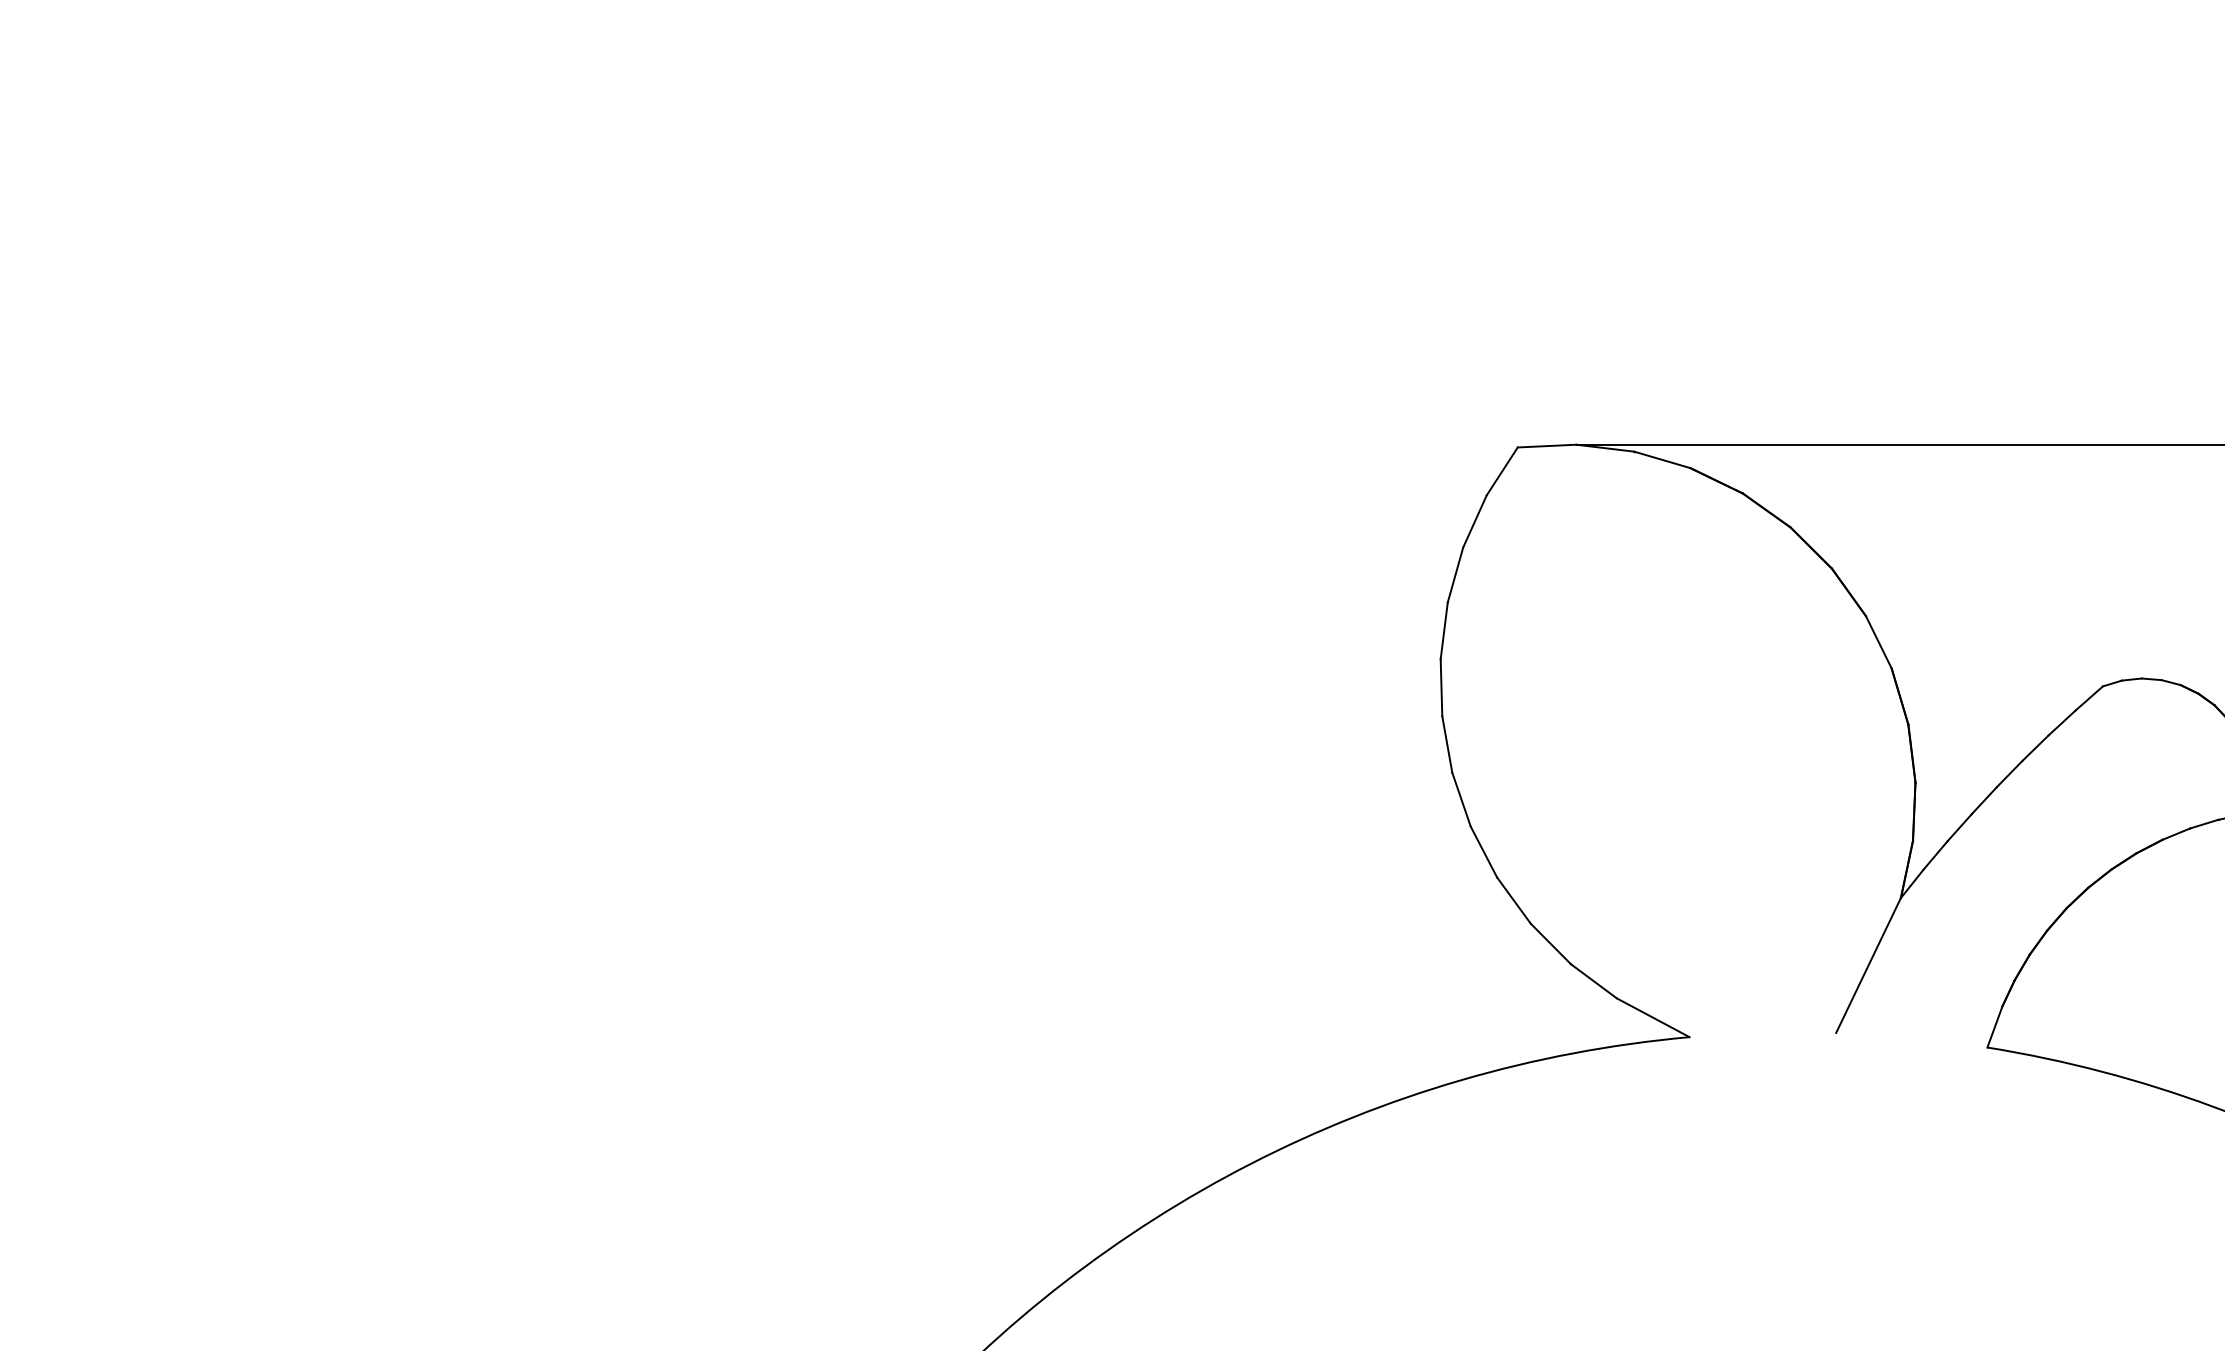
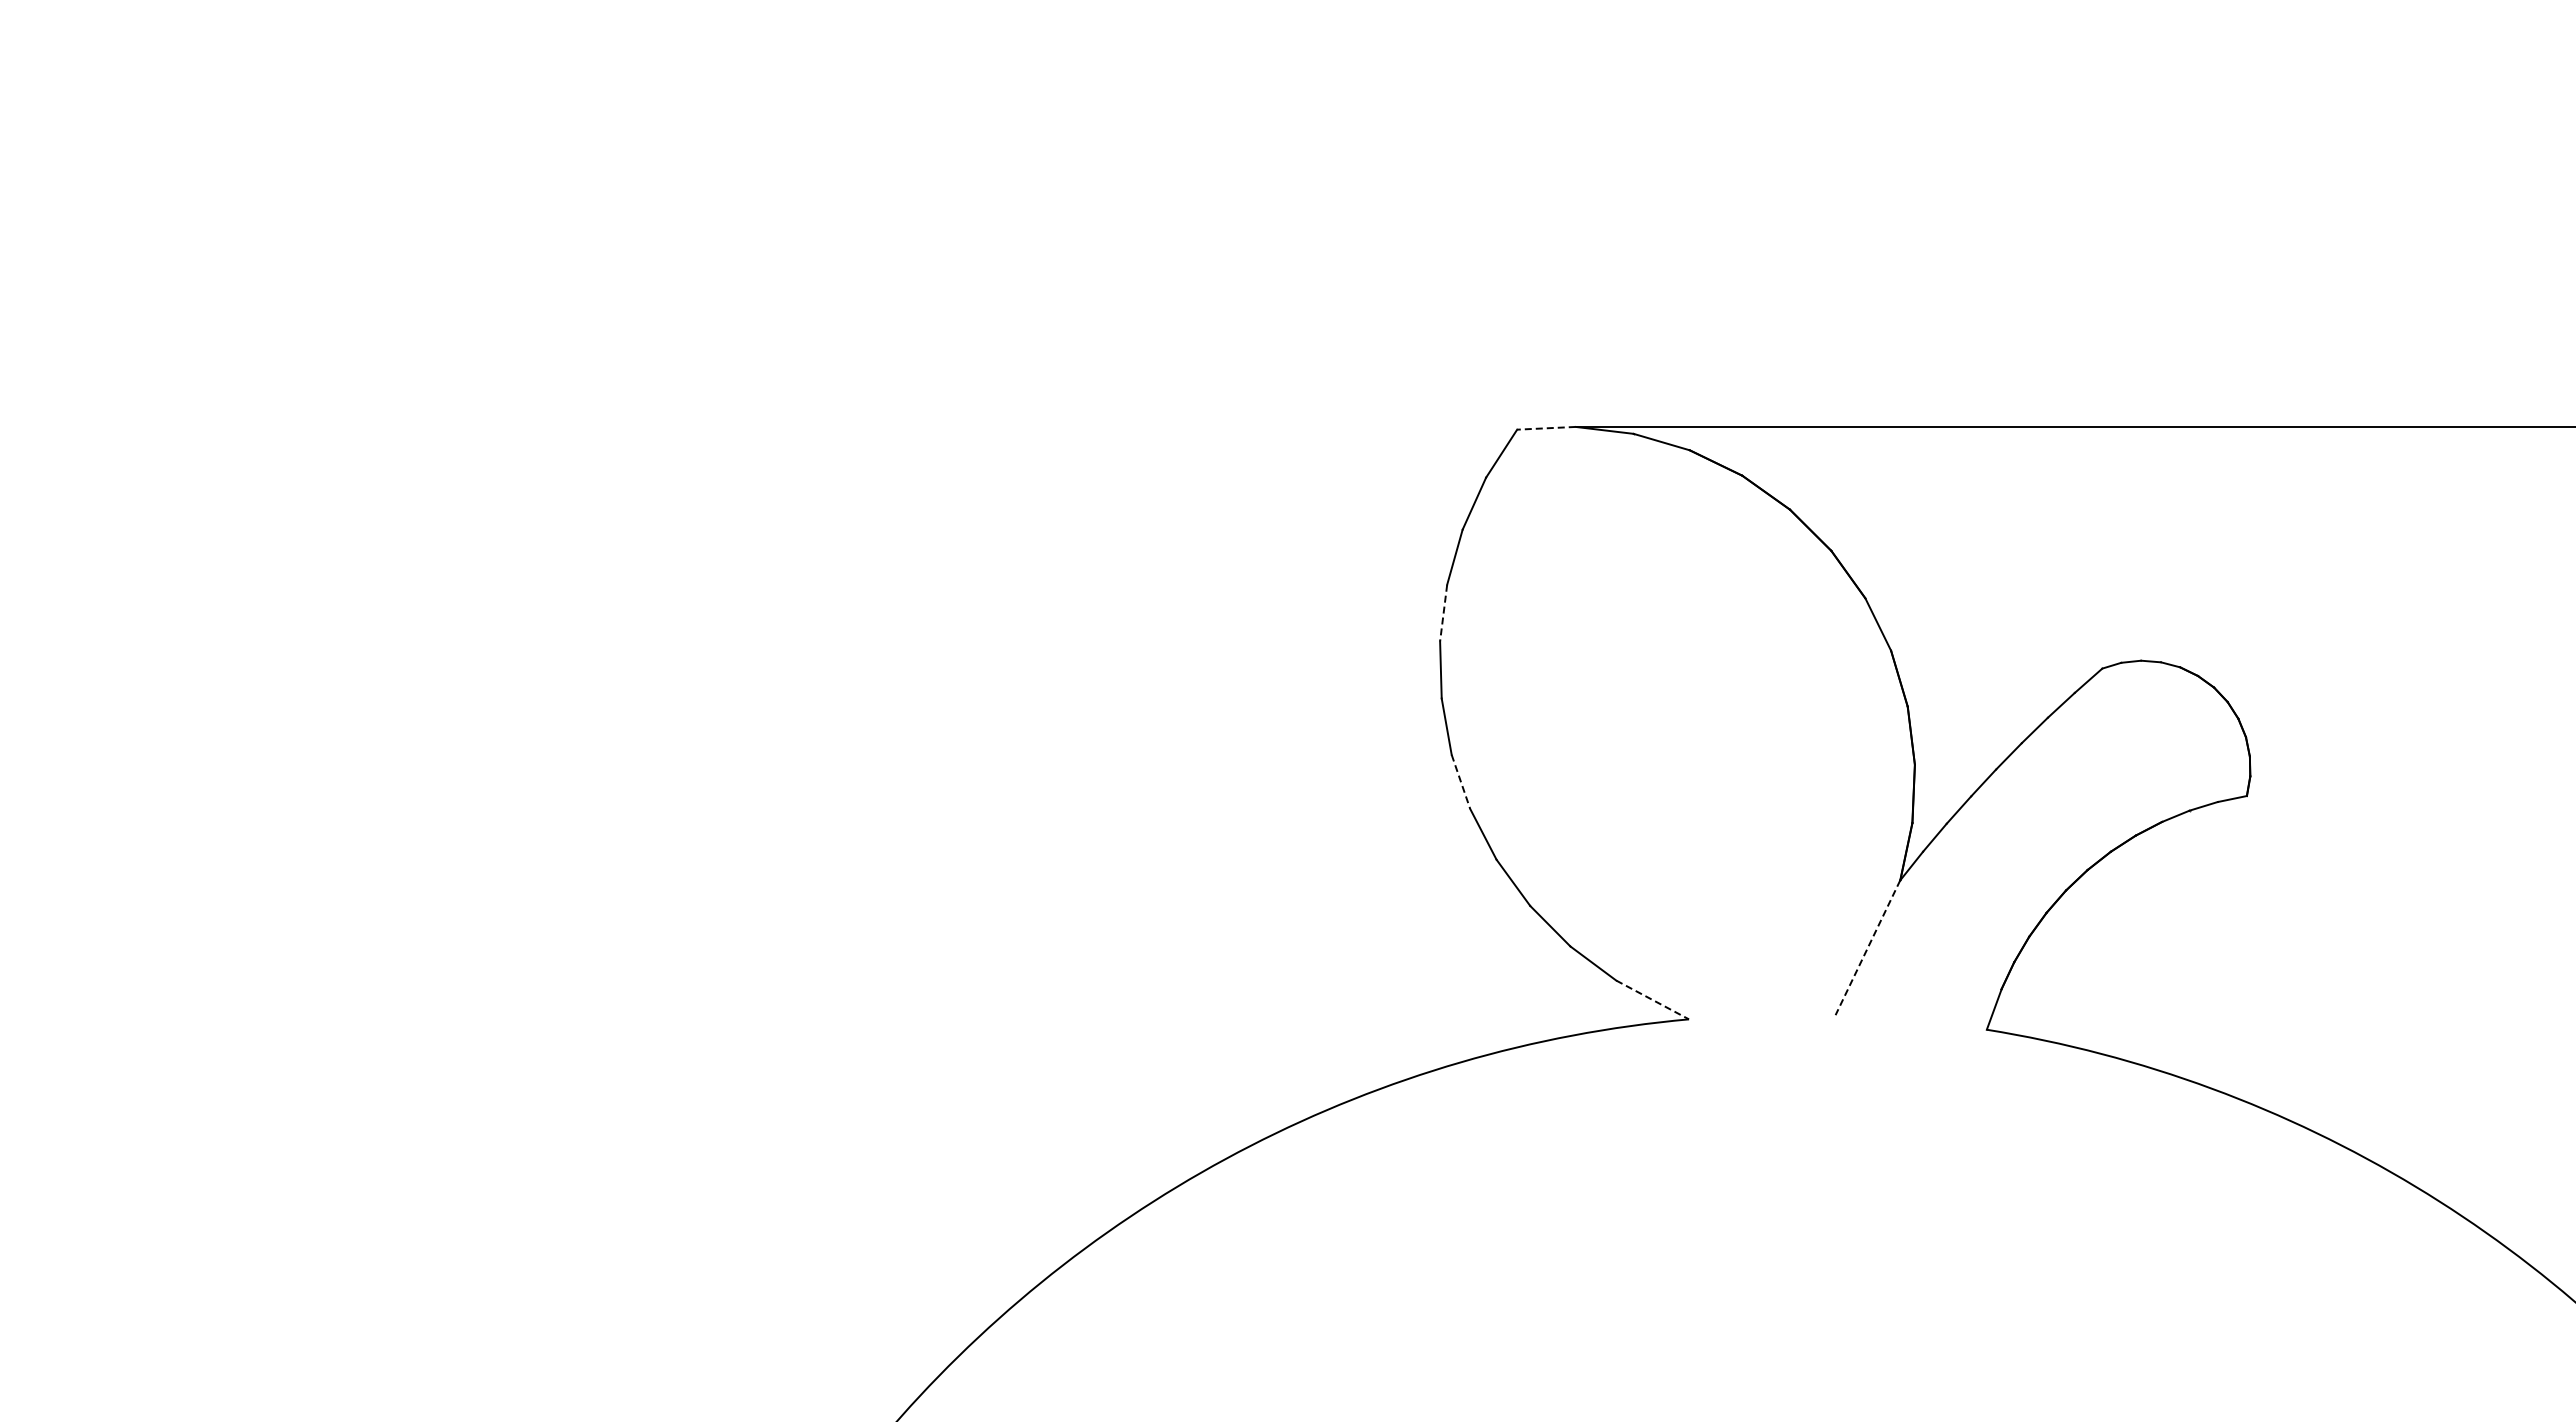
line: (1546, 446) -> (1545, 428), solid -> dashed
line: (1444, 631) -> (1443, 613), solid -> dashed
line: (1461, 799) -> (1460, 781), solid -> dashed
line: (1868, 965) -> (1867, 947), solid -> dashed
line: (1654, 1018) -> (1653, 1000), solid -> dashed

